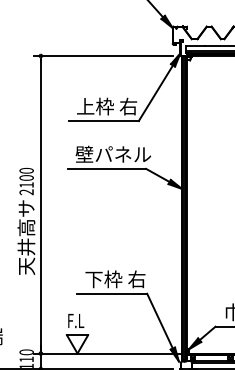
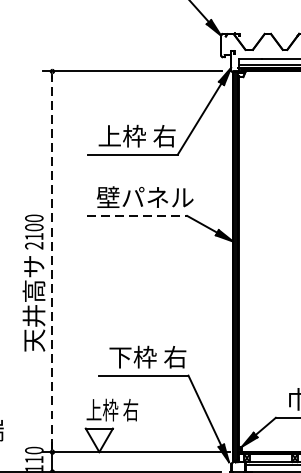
line: (107, 168) -> (137, 215), solid -> dashed
line: (40, 204) -> (51, 261), solid -> dashed
text: (87, 320) -> (112, 409), F.L -> 上枠 右

